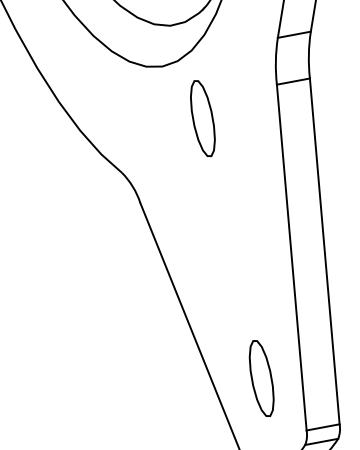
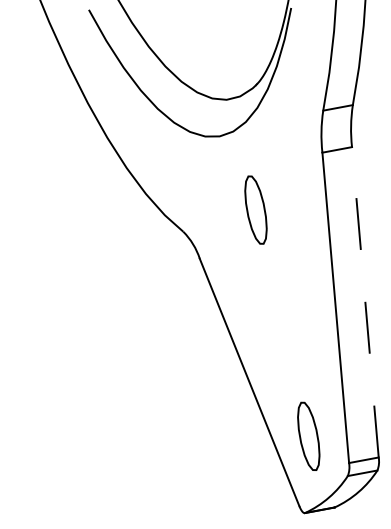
part: (202, 117) -> (255, 209), moved
line: (324, 251) -> (365, 302), solid -> dashed
part: (261, 377) -> (308, 435), moved

